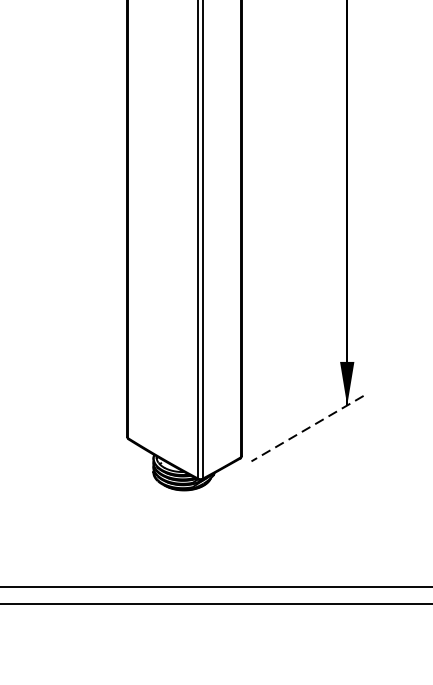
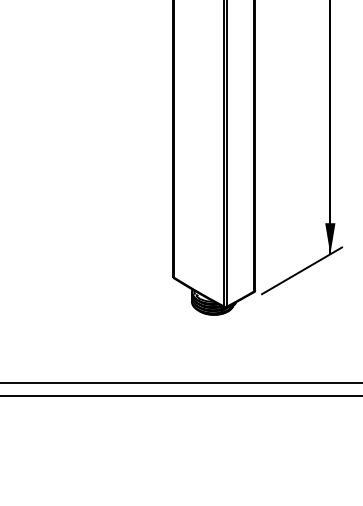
line: (306, 429) -> (301, 271), dashed -> solid

